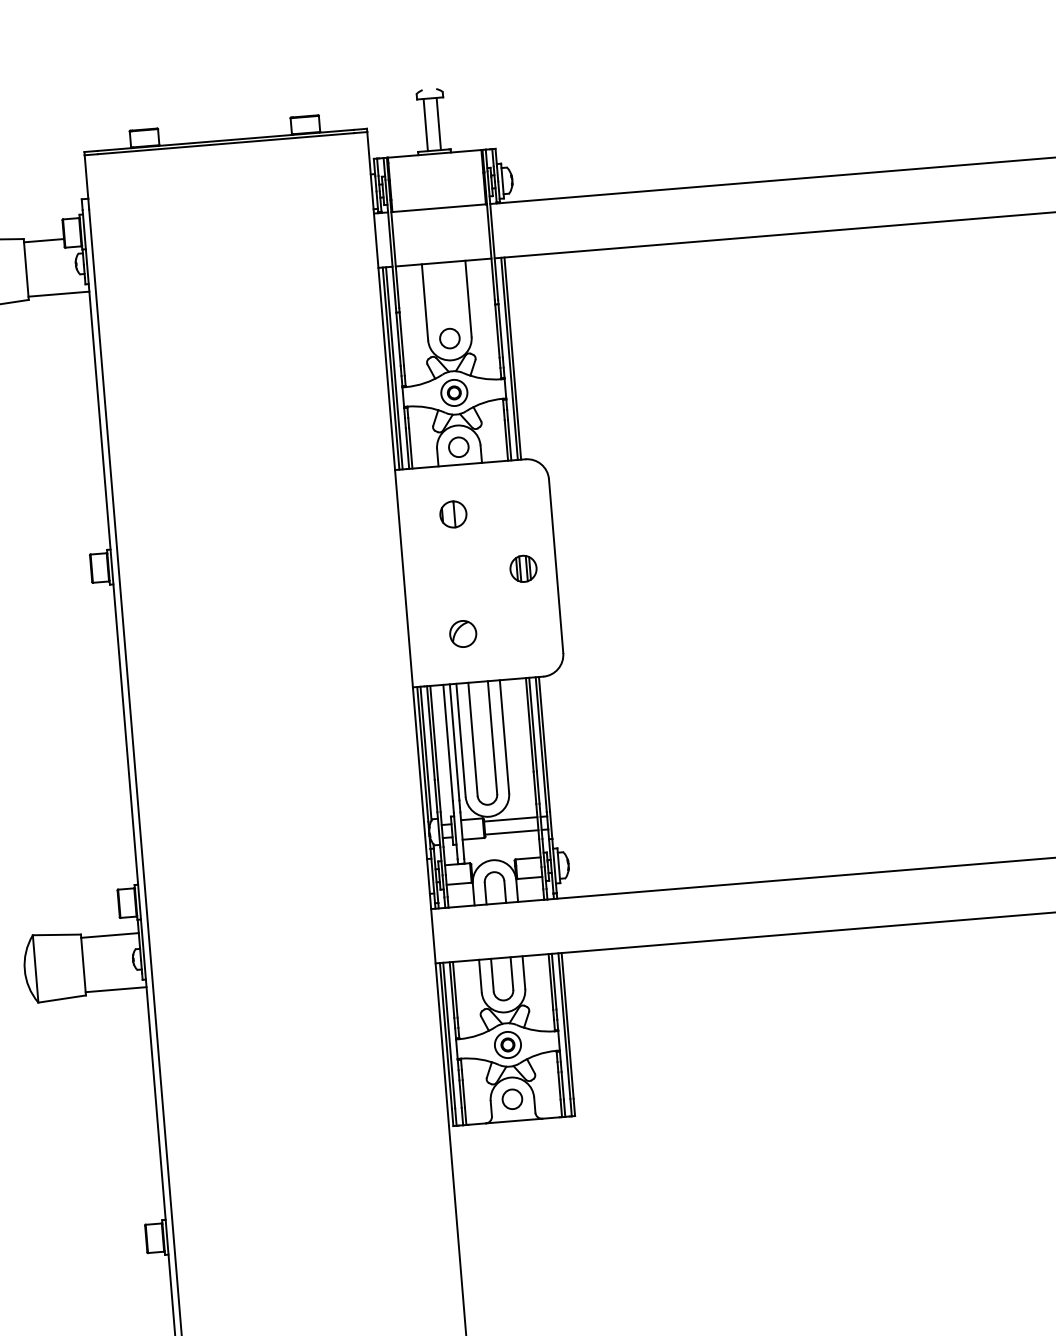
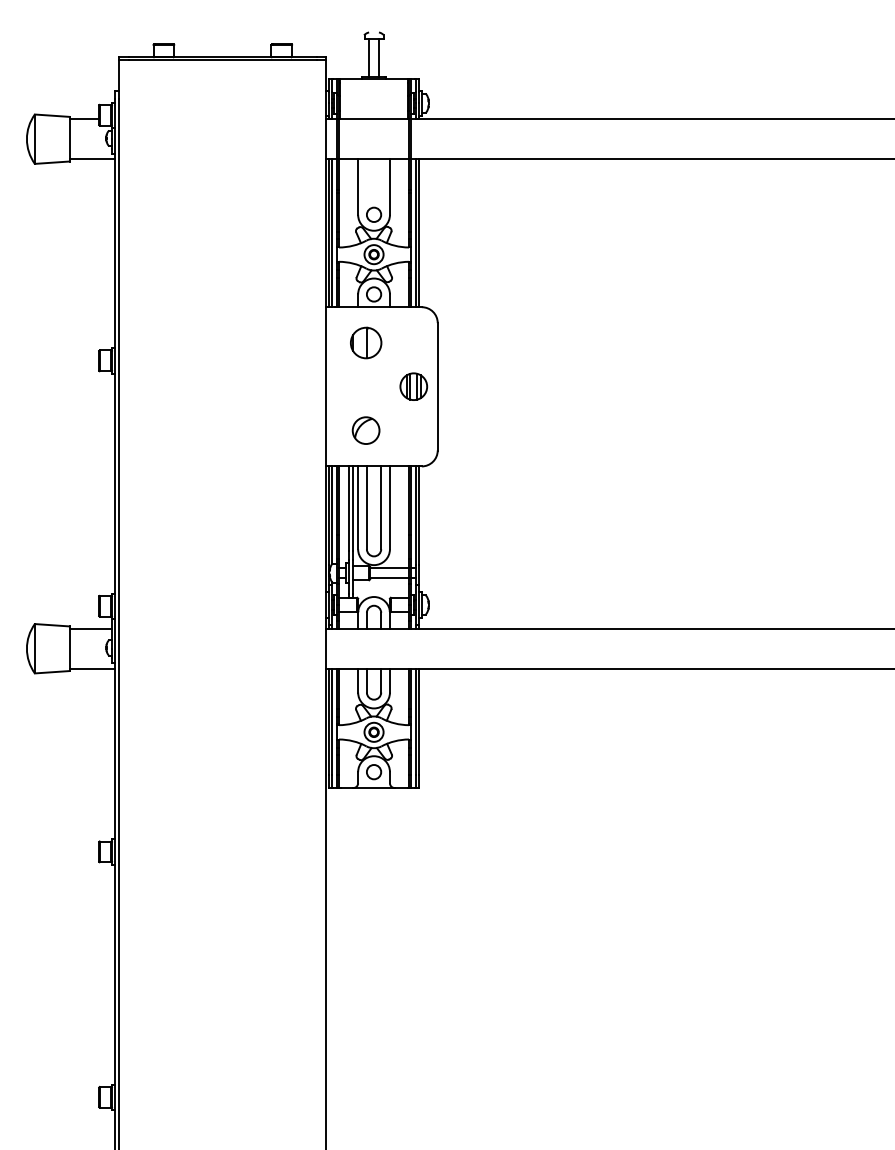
part: (452, 513) -> (365, 342), size x1.6
part: (523, 568) -> (413, 386), size x1.4
part: (462, 633) -> (365, 430), size x1.4

